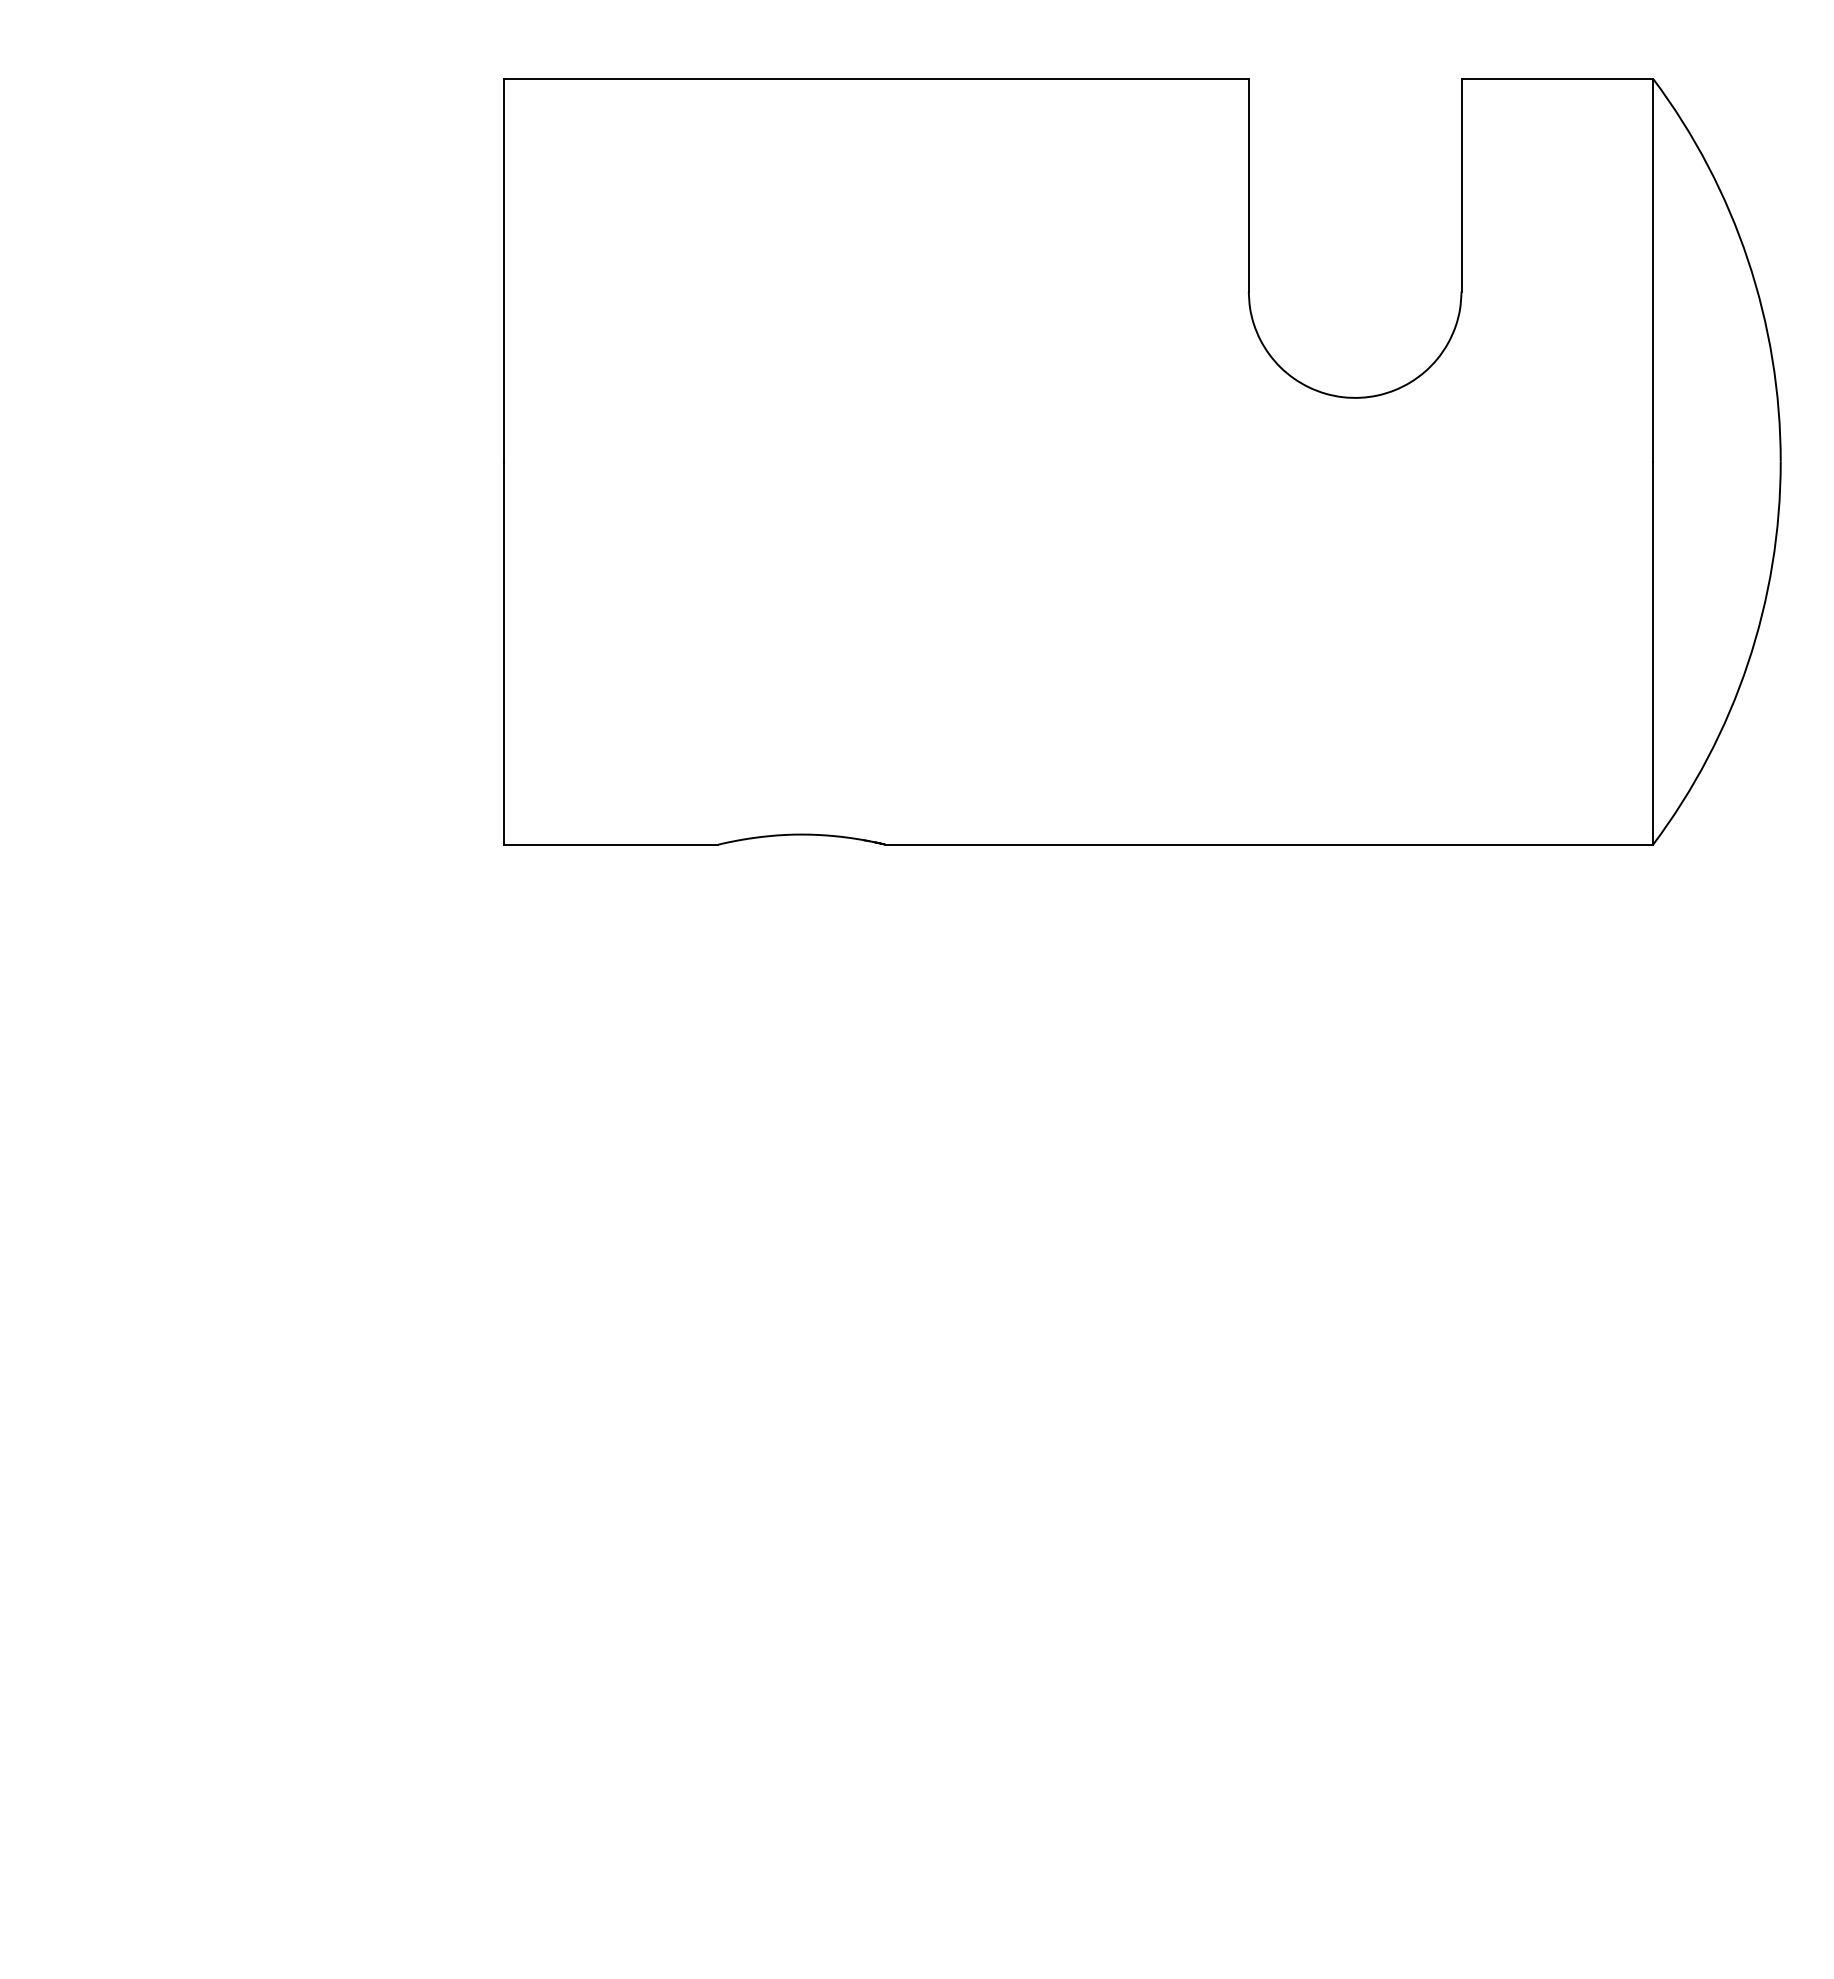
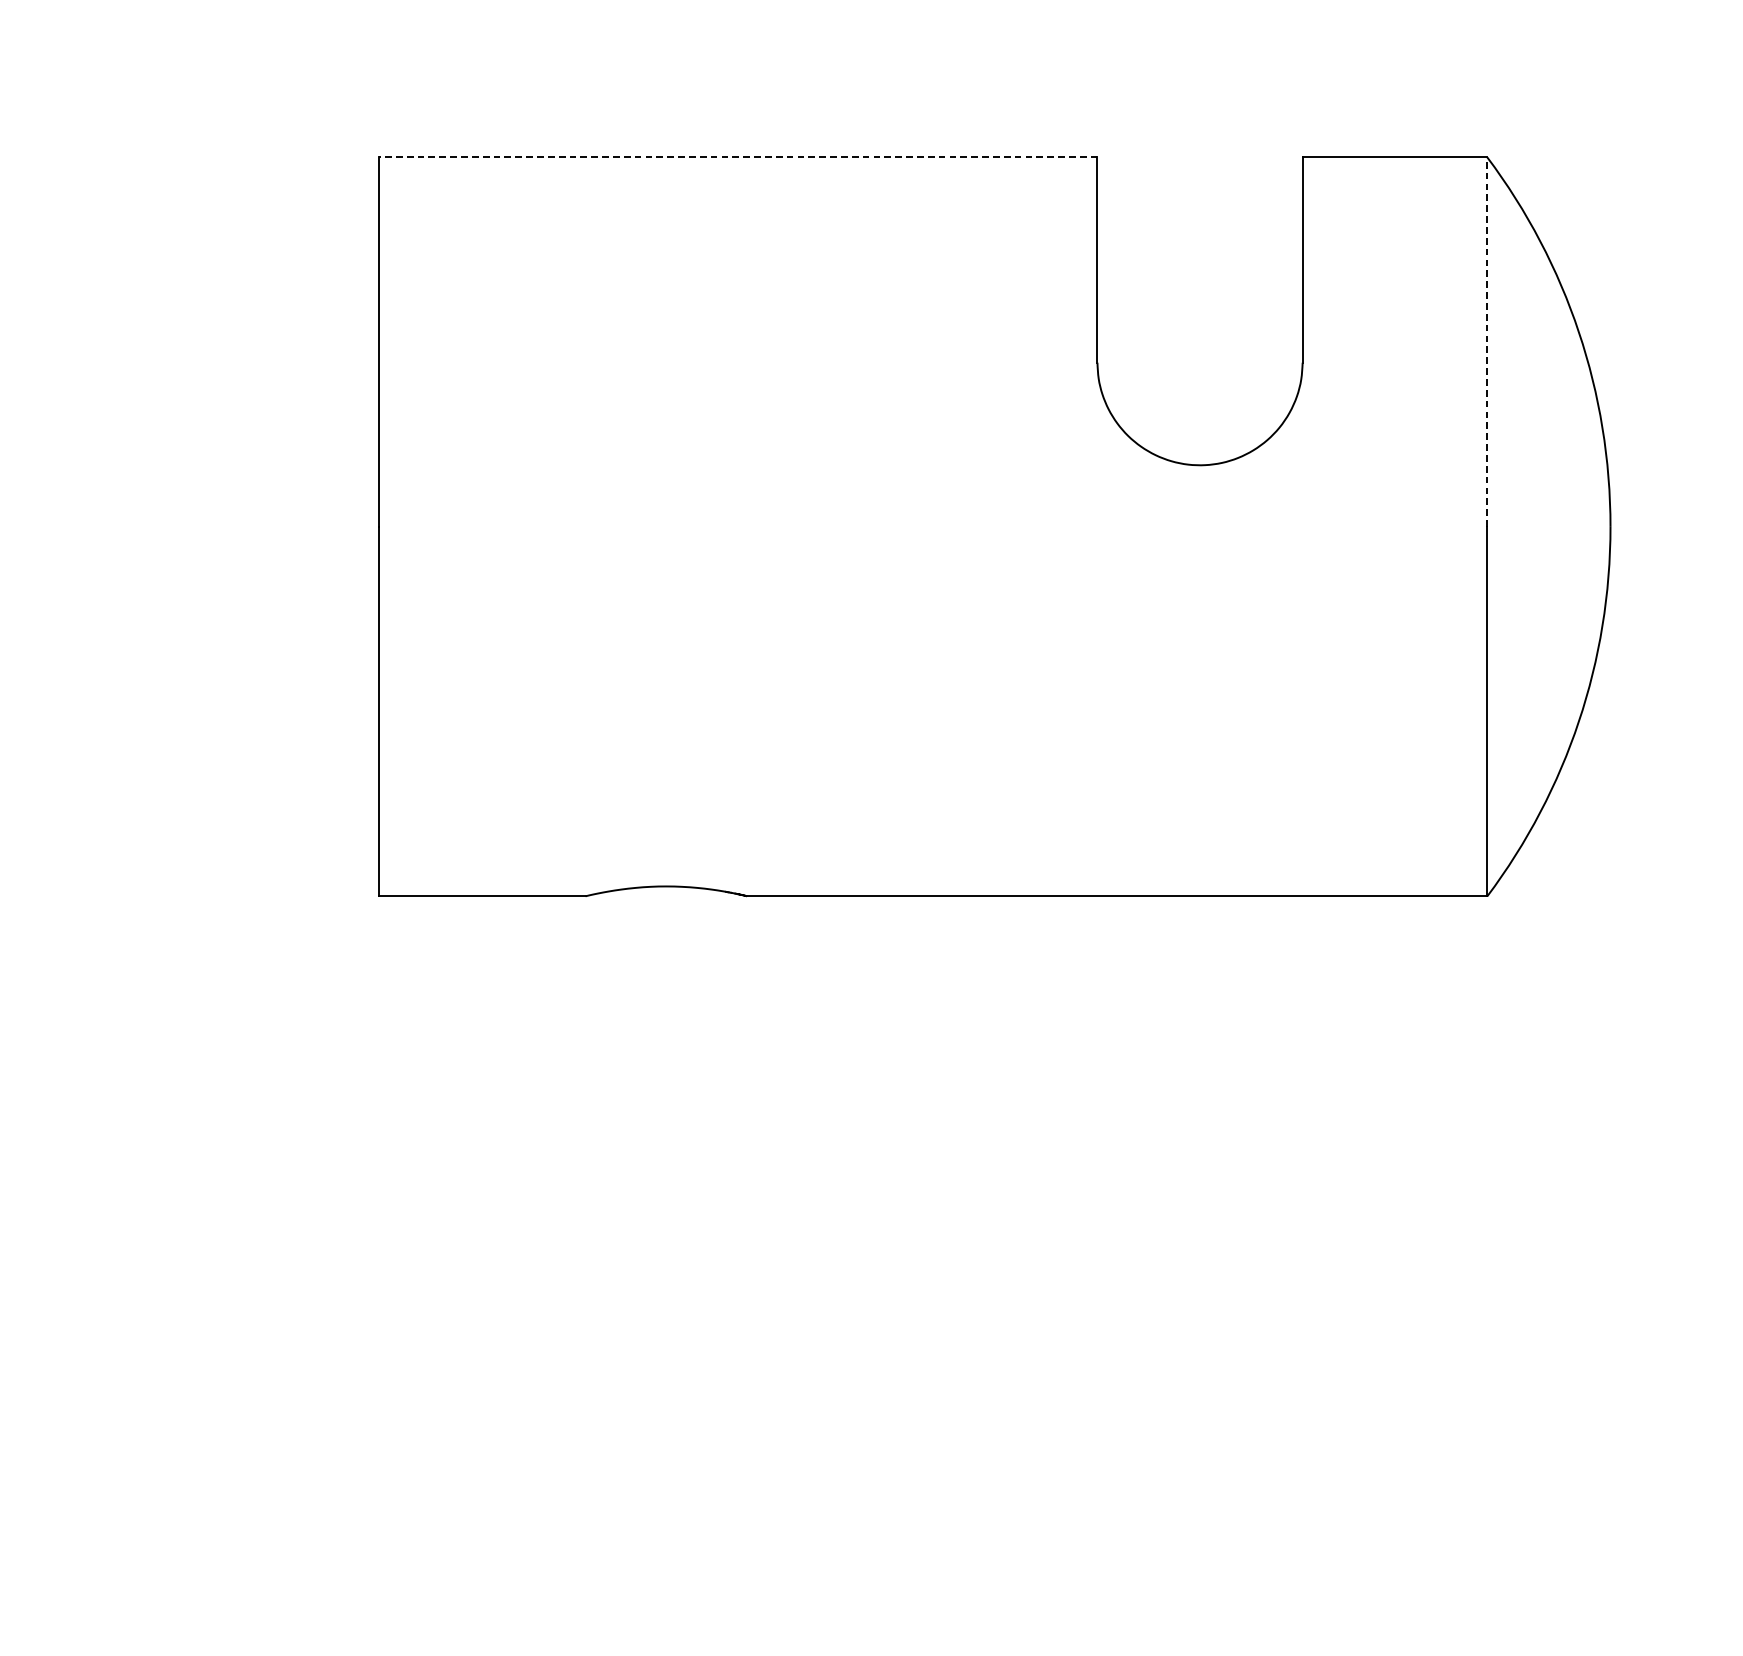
line: (875, 78) -> (737, 157), solid -> dashed
line: (1653, 270) -> (1487, 342), solid -> dashed

